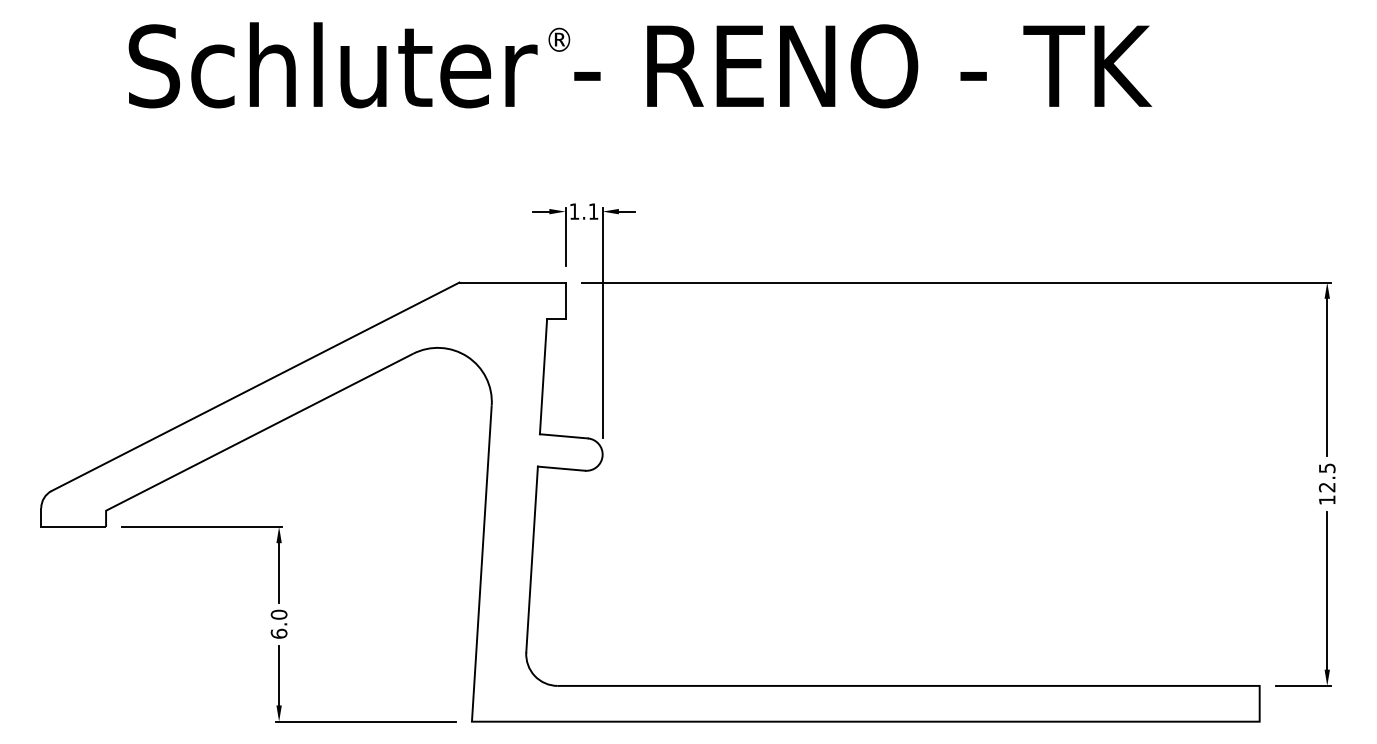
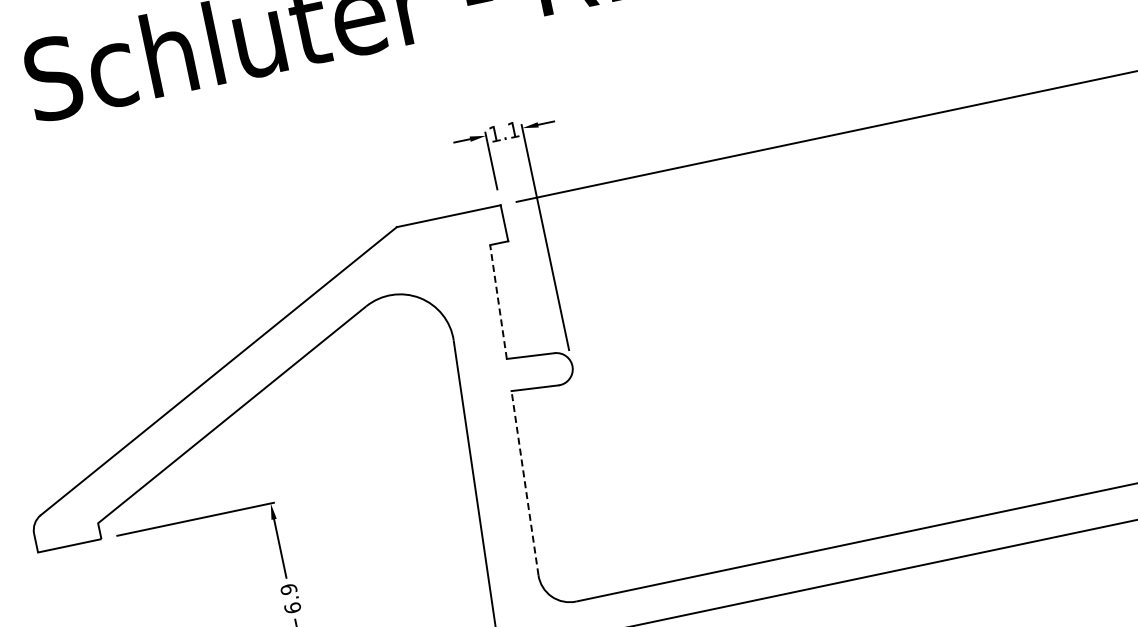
line: (543, 376) -> (498, 301), solid -> dashed
line: (532, 559) -> (525, 483), solid -> dashed
text: (279, 614) -> (289, 589), 6.0 -> 6.9

